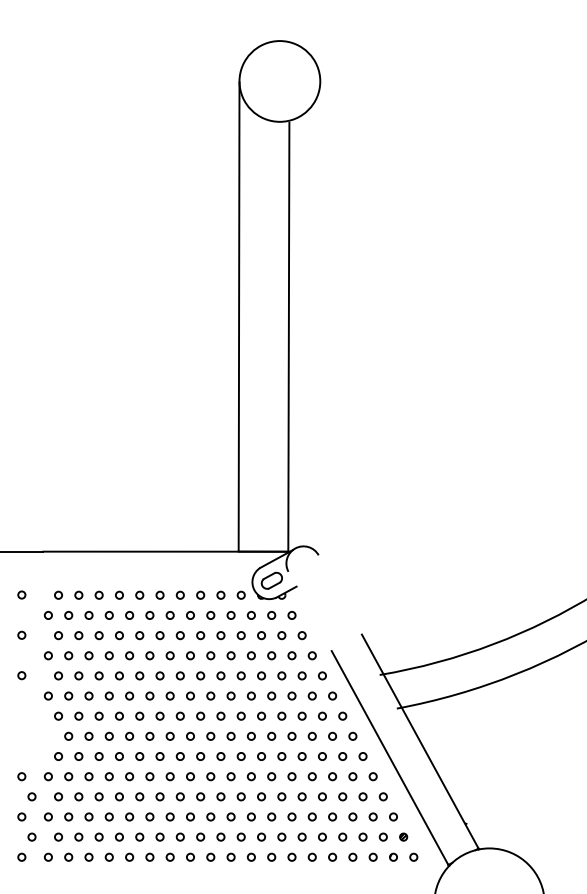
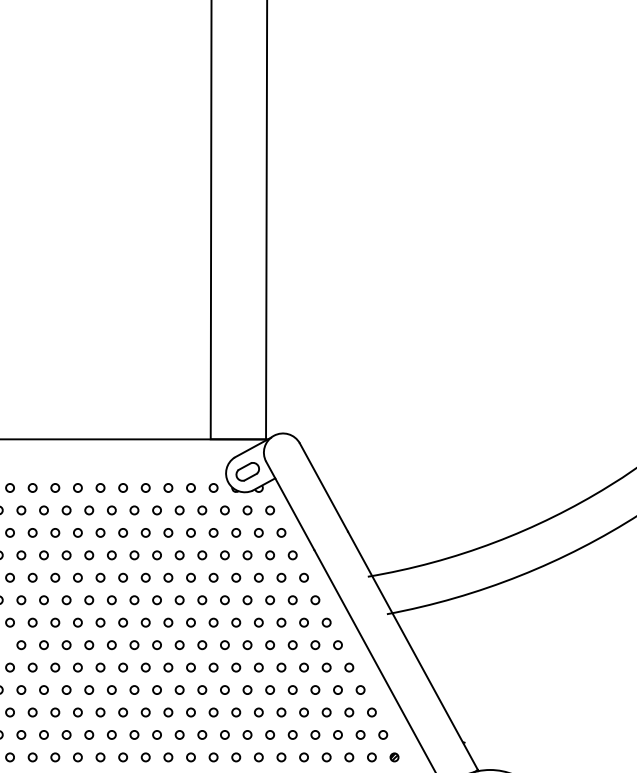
line: (339, 594) -> (323, 487), added
line: (309, 611) -> (289, 506), added

